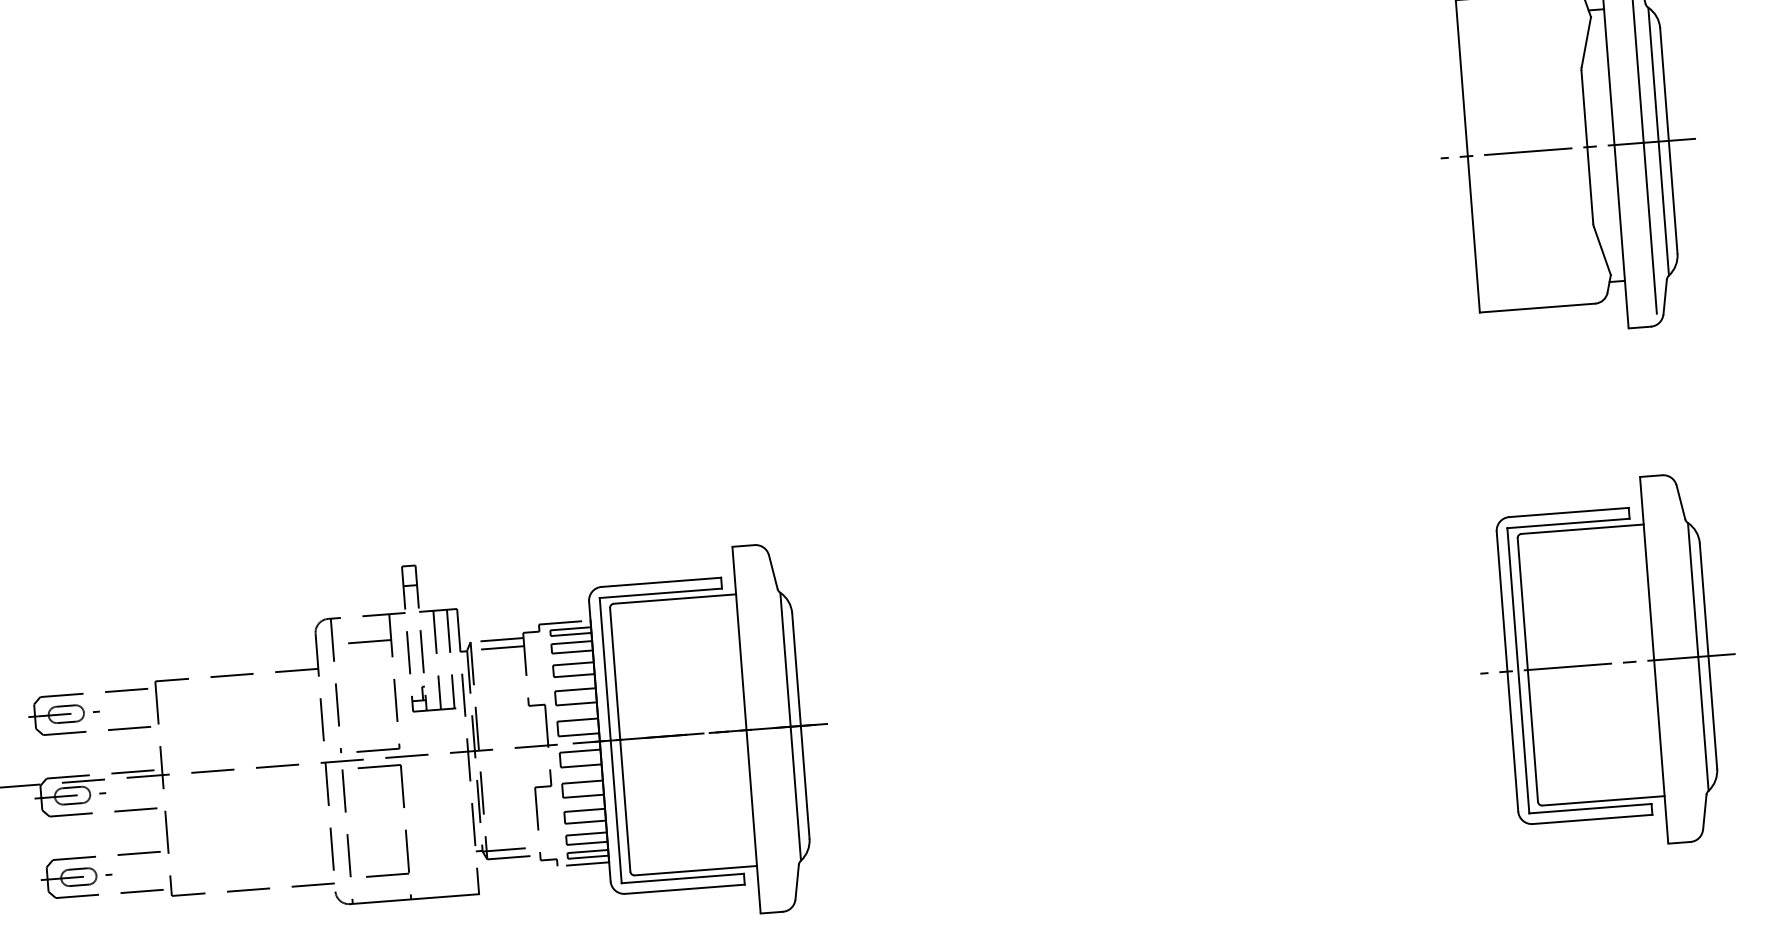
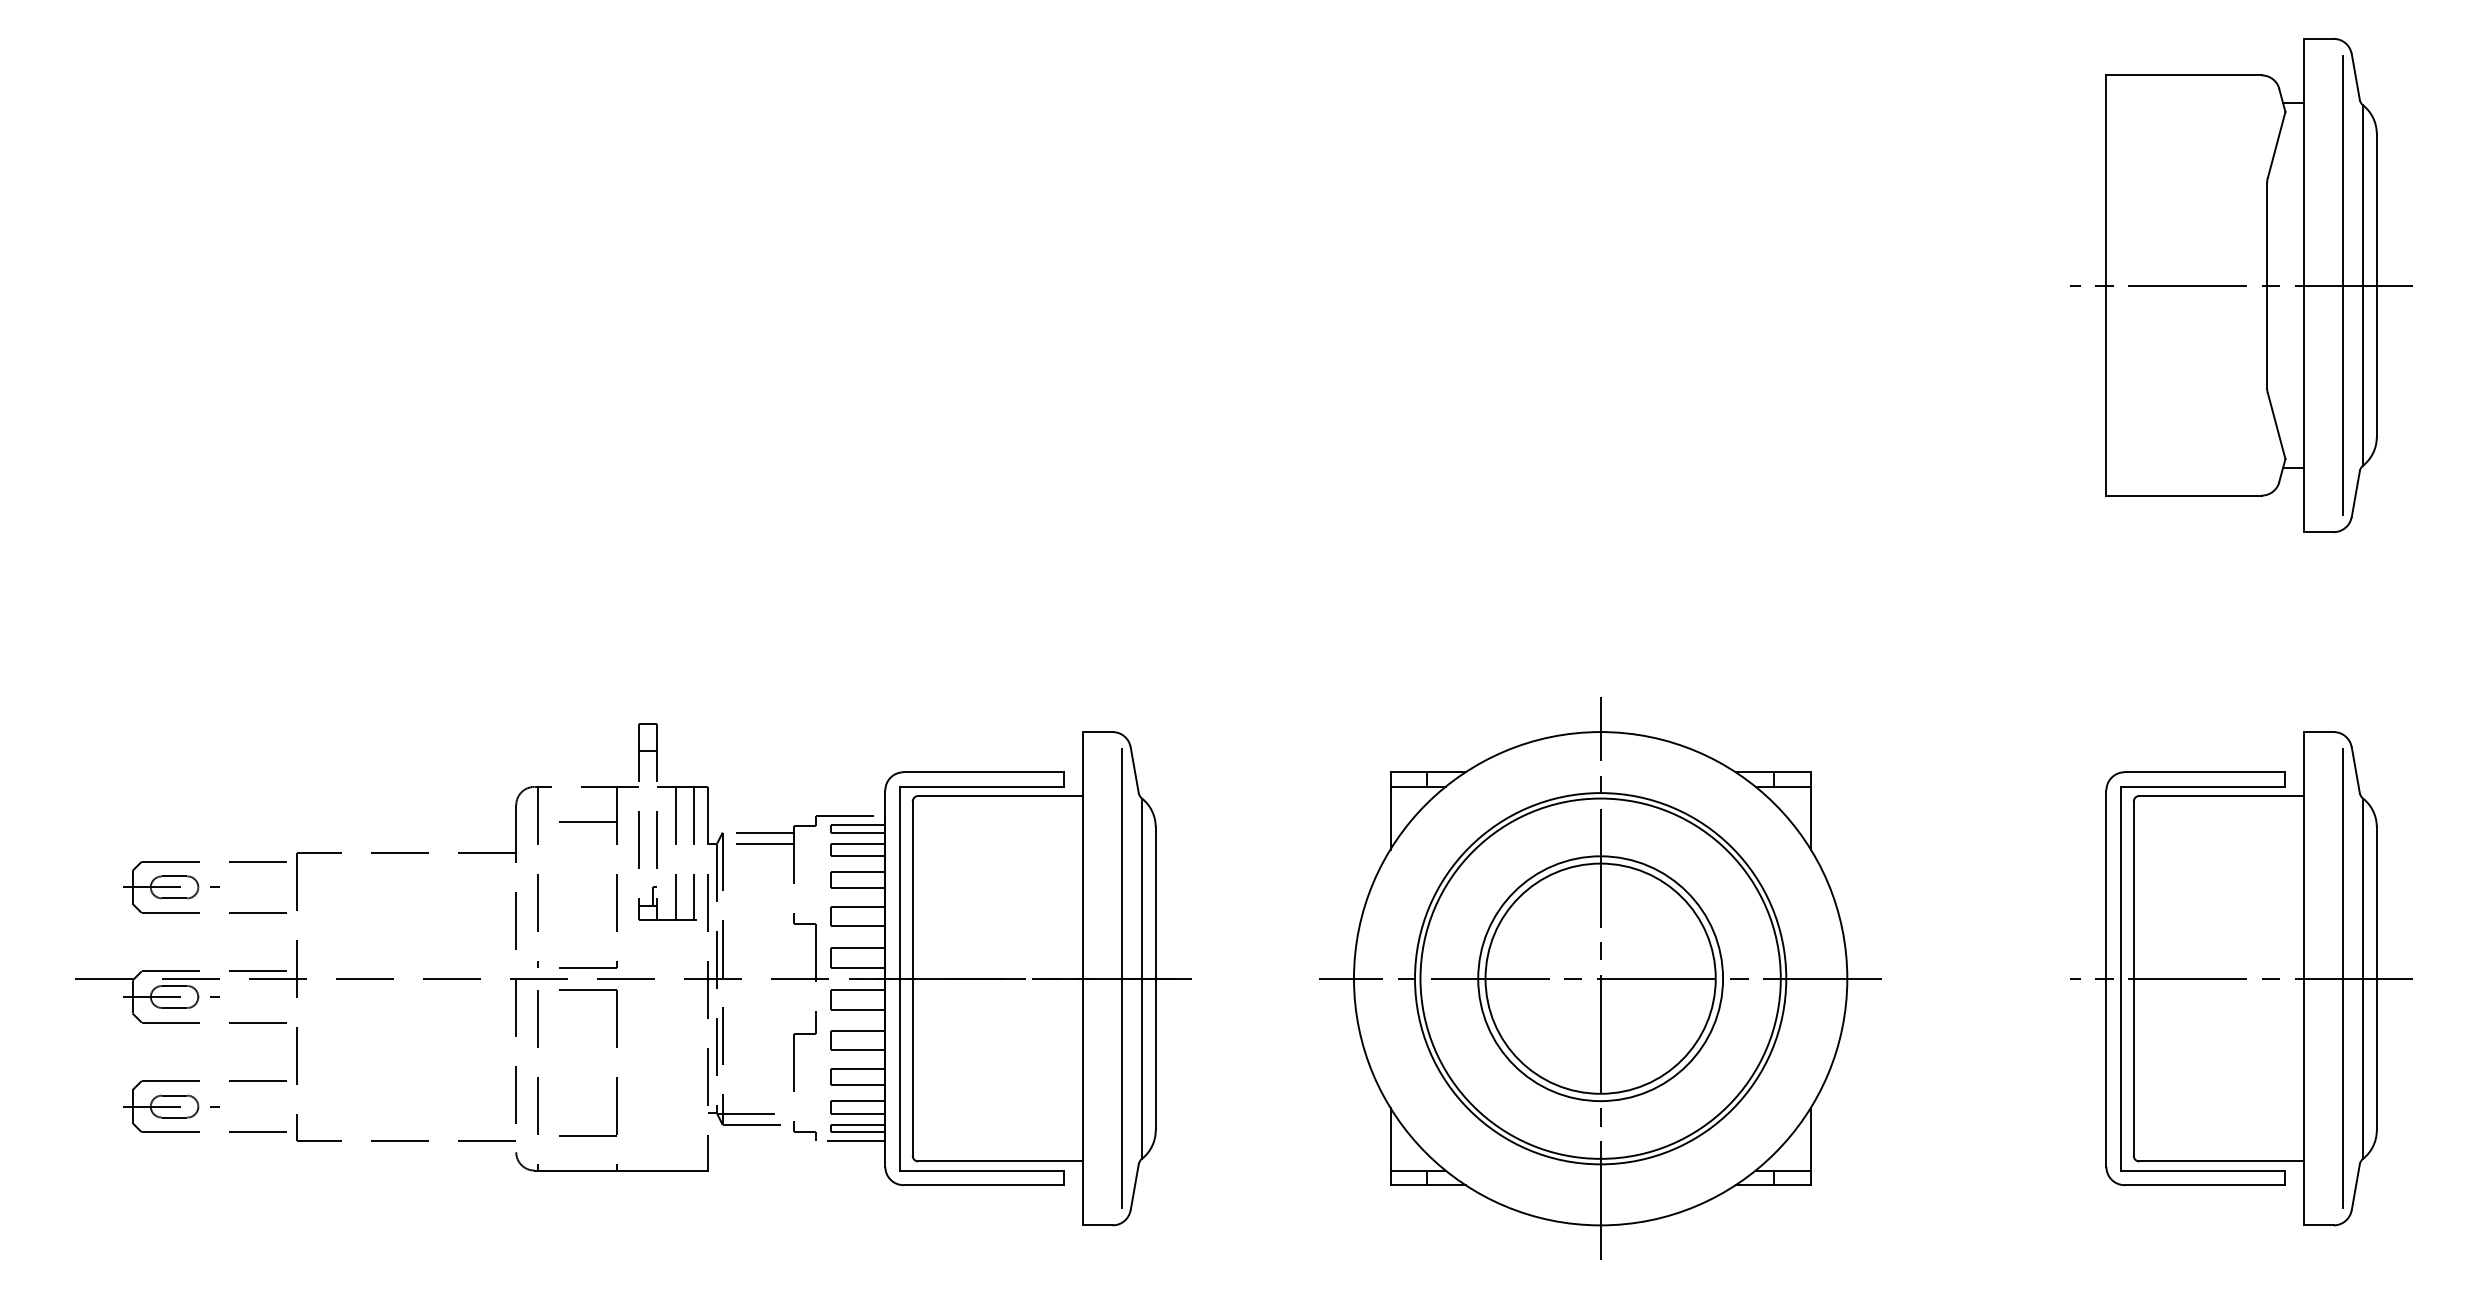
line: (1683, 657) -> (2343, 978), added
part: (1131, 700) -> (1600, 978), added
line: (775, 727) -> (1121, 978), added

